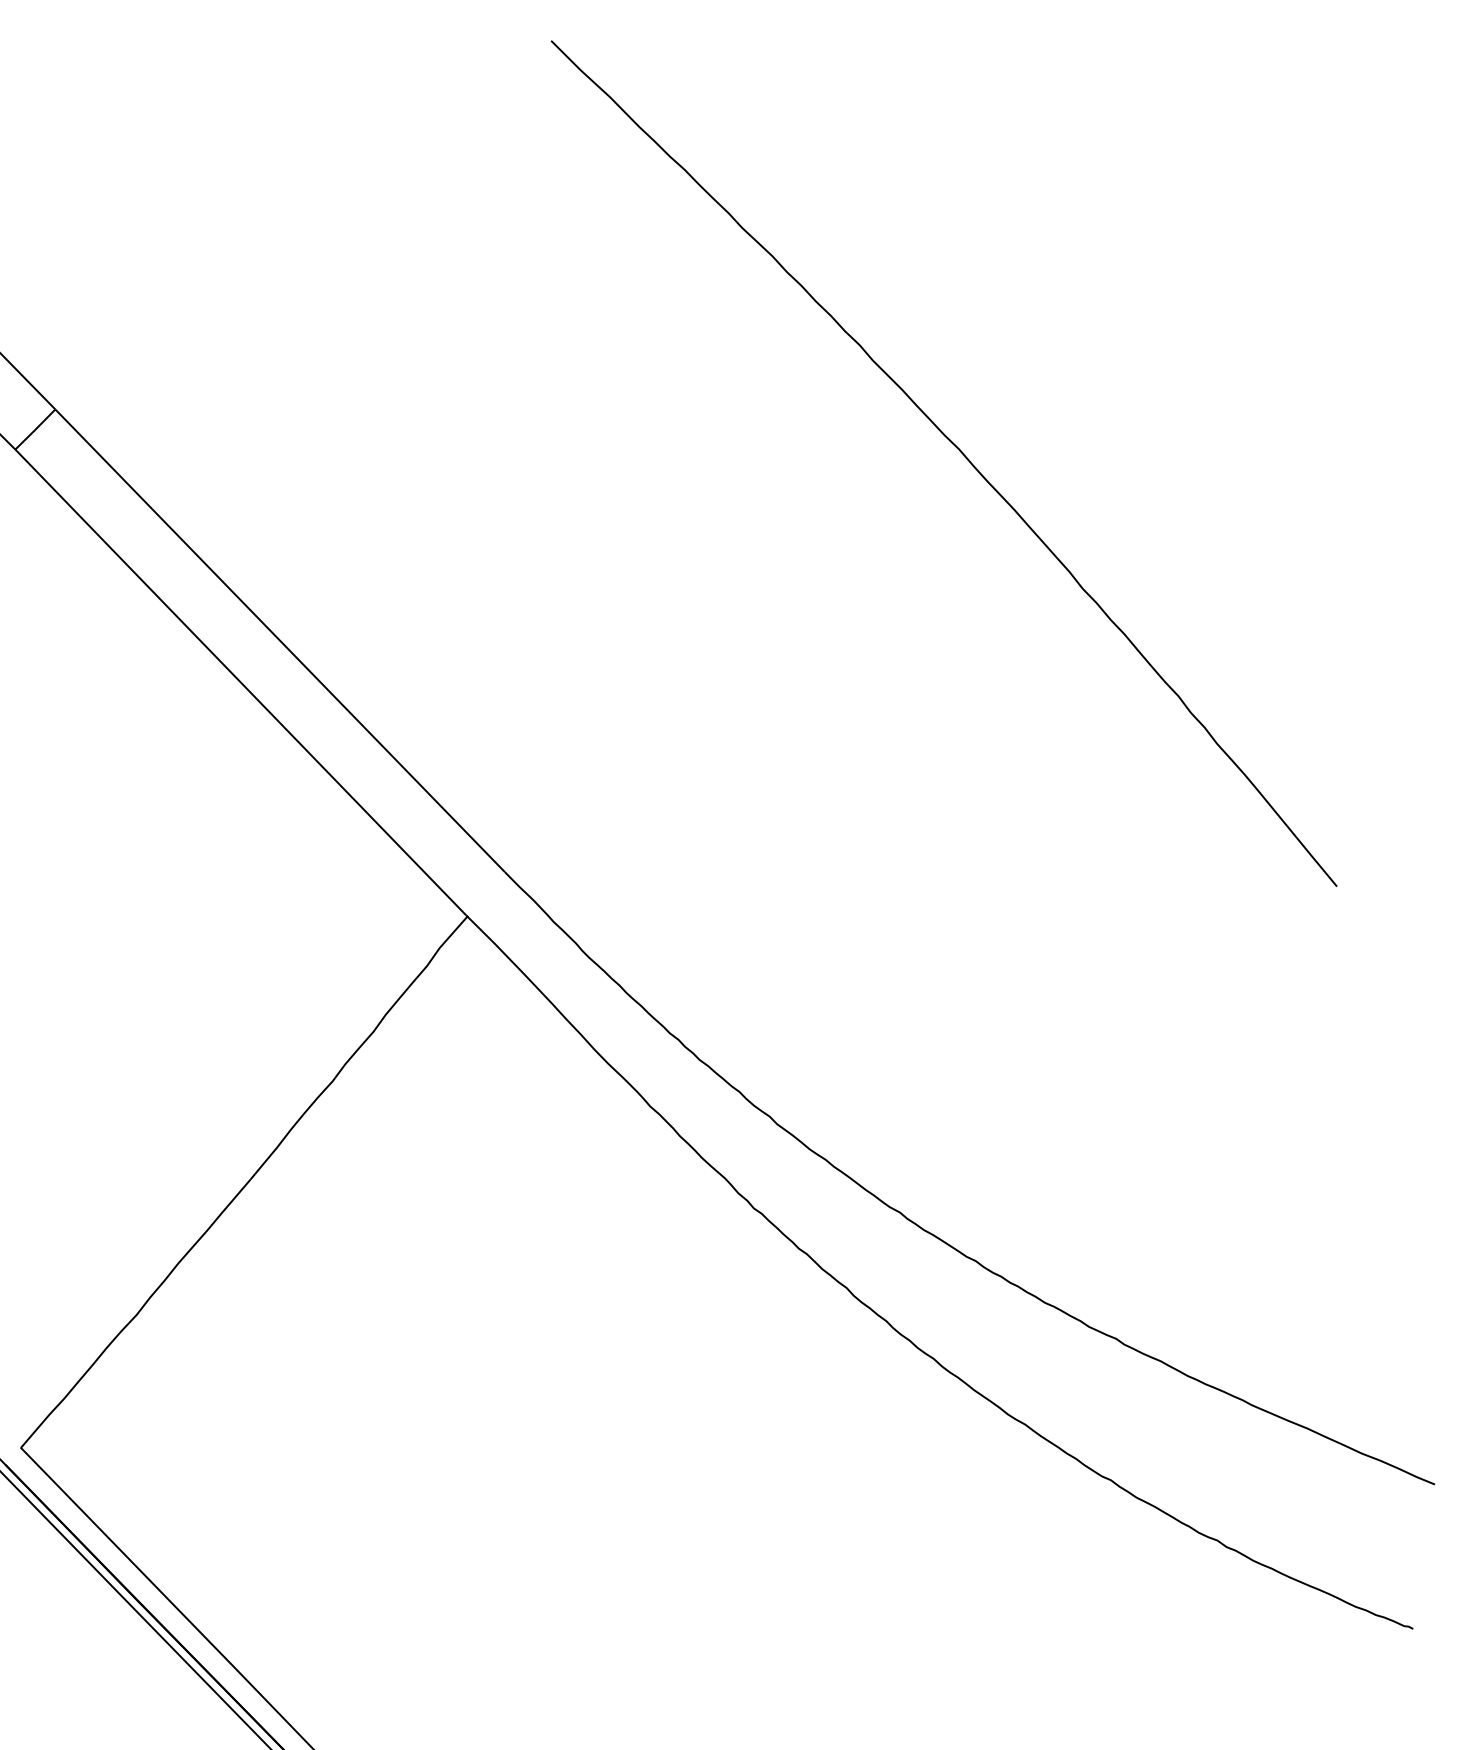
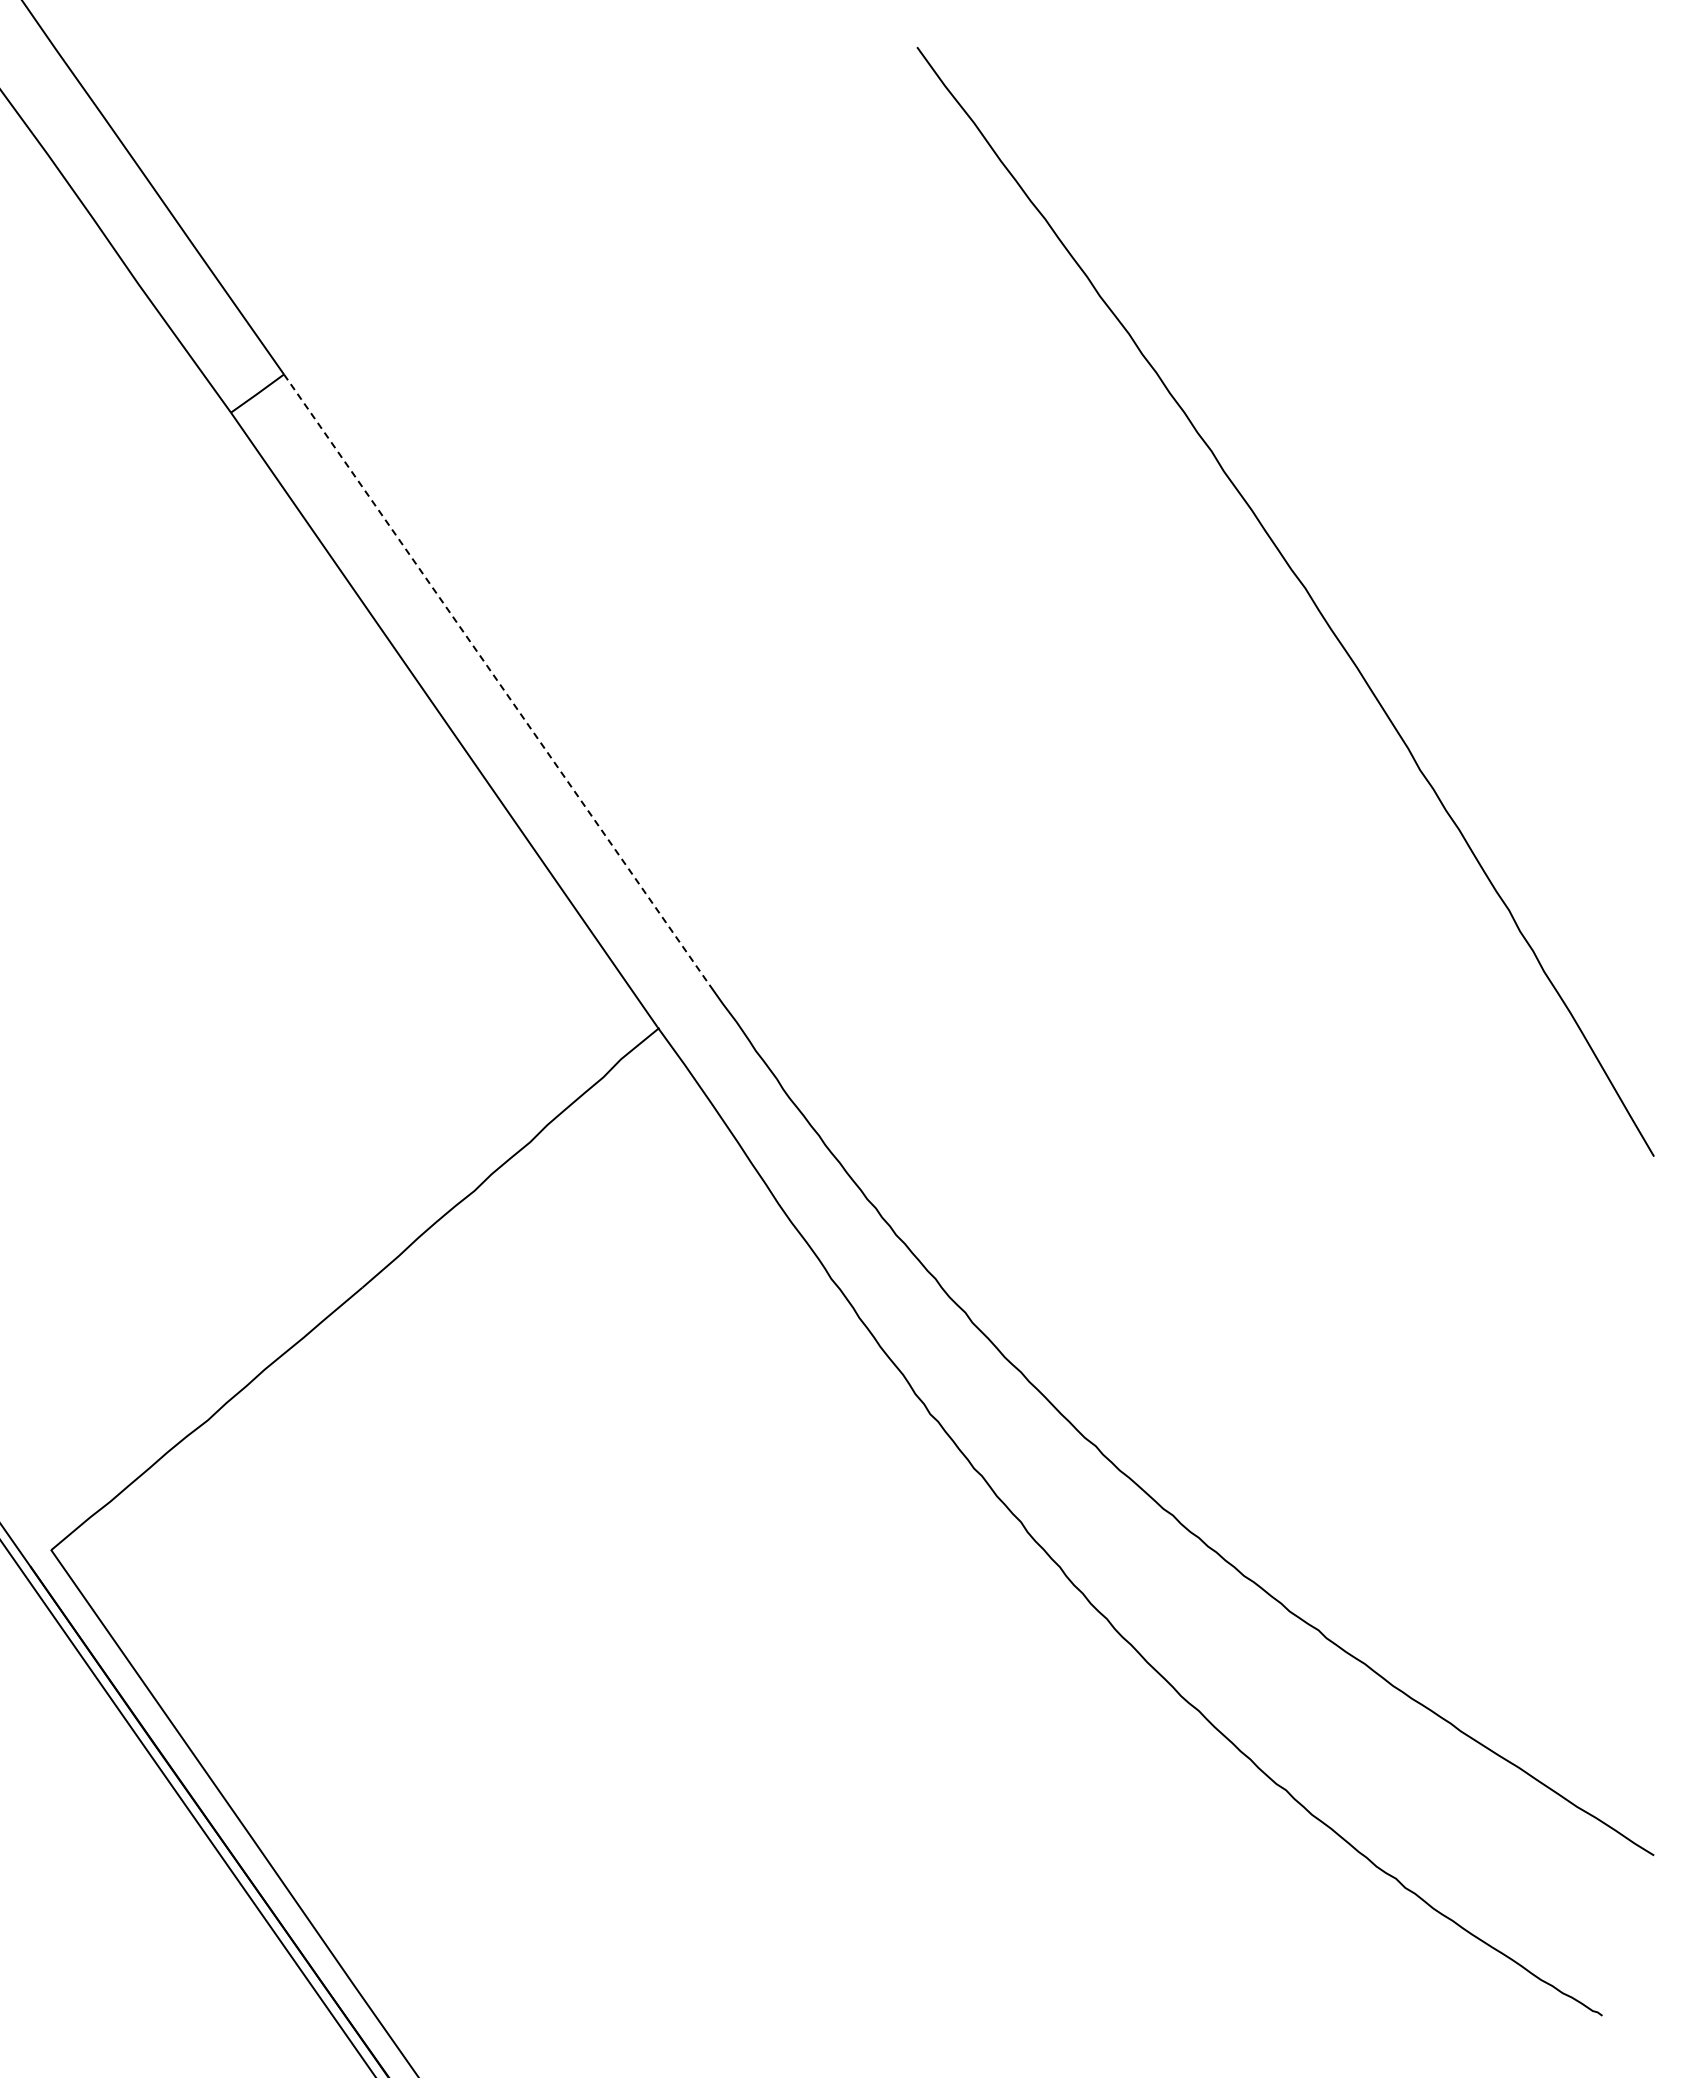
line: (280, 641) -> (497, 680), solid -> dashed

